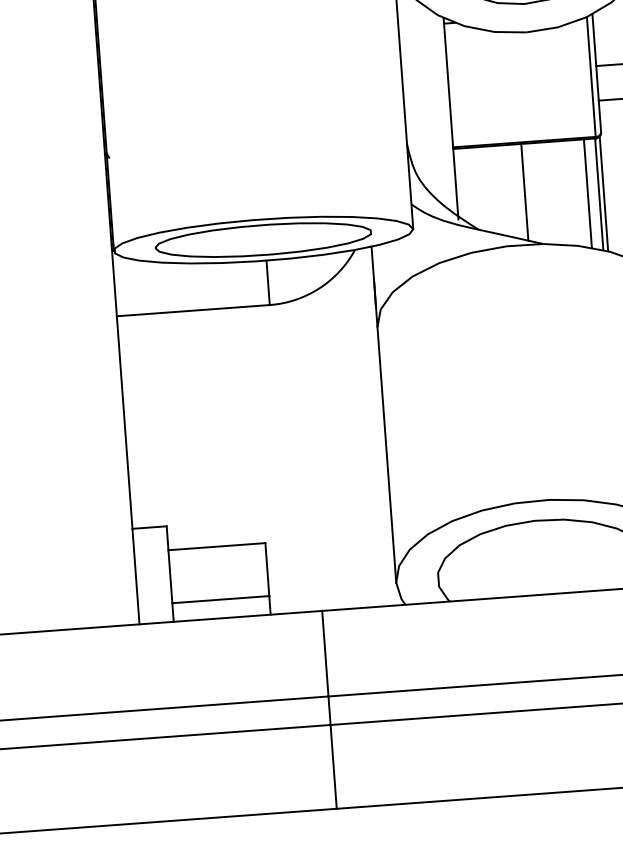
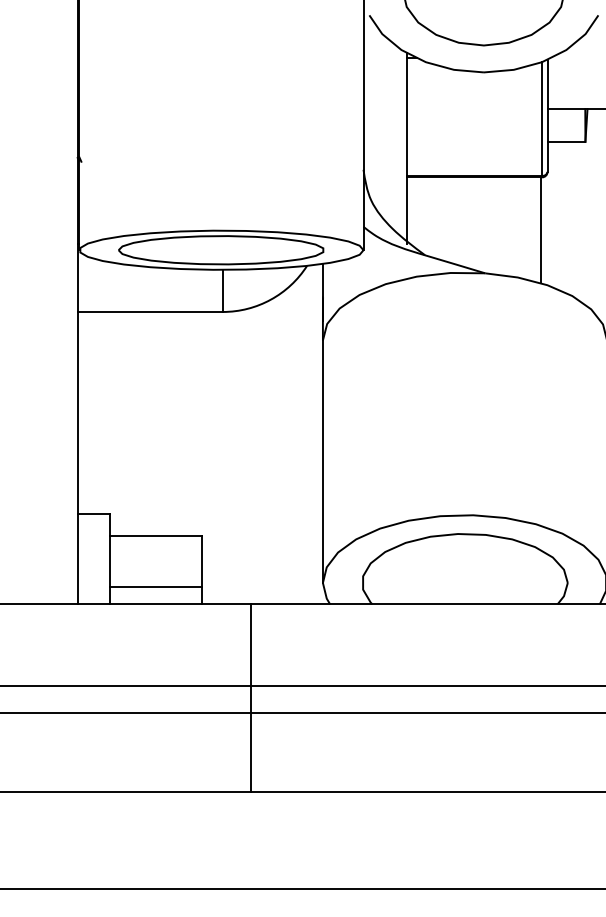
line: (524, 192) -> (471, 223), removed
line: (587, 193) -> (530, 228), removed
line: (603, 193) -> (545, 229), removed

